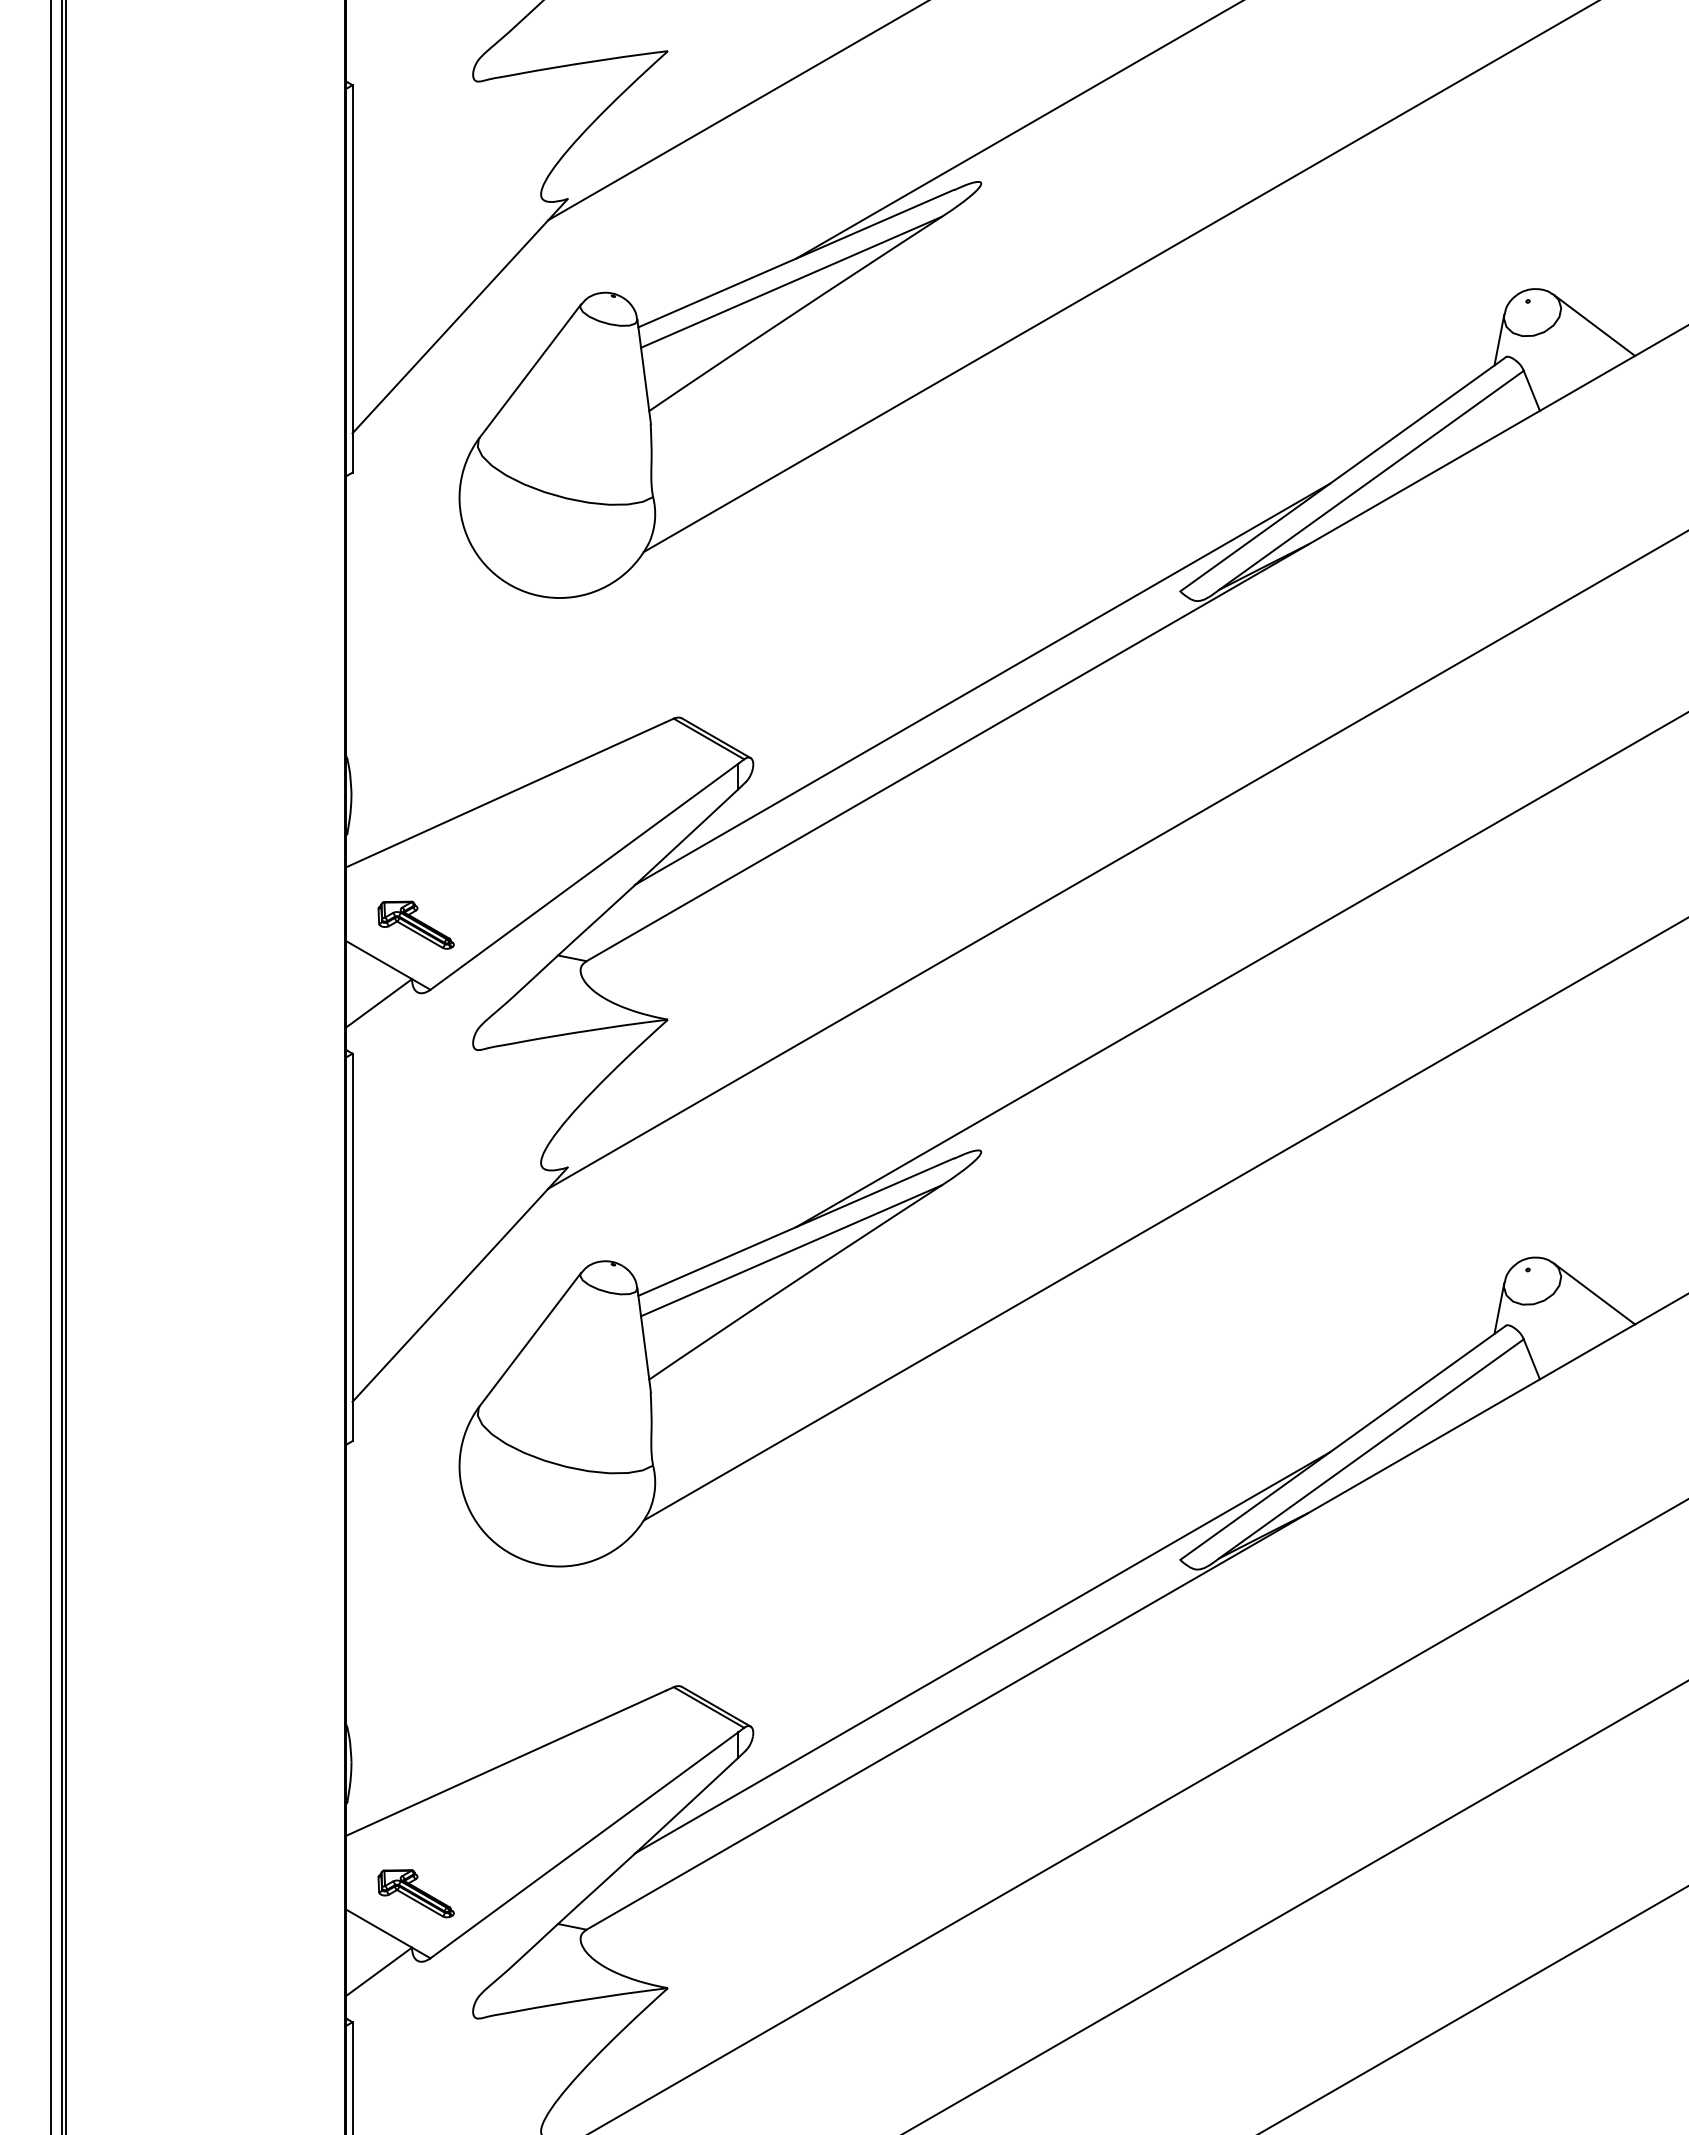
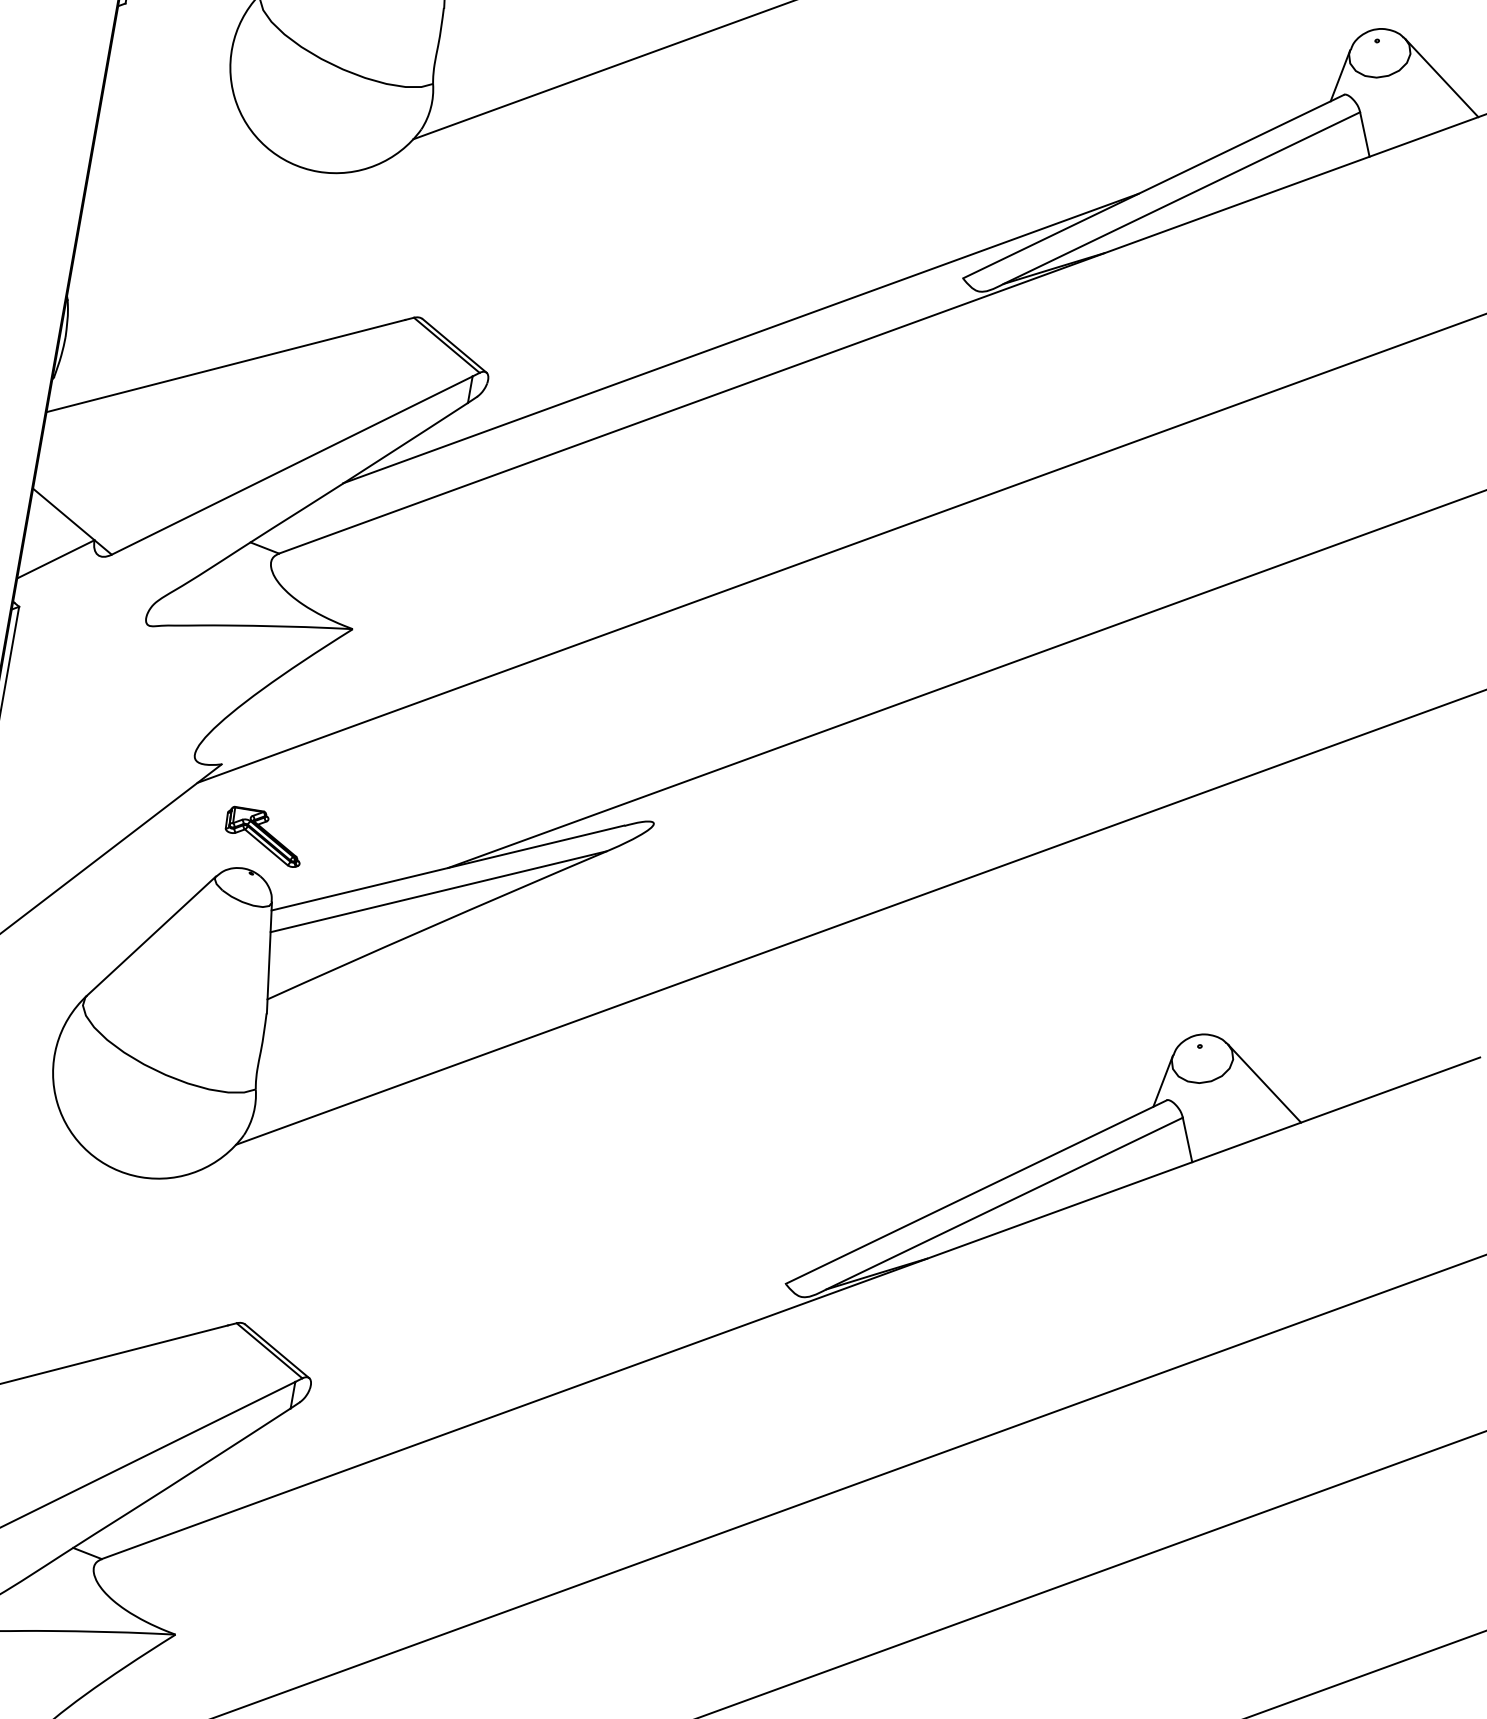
part: (415, 924) -> (263, 835), moved
line: (982, 1652) -> (563, 1343), removed

